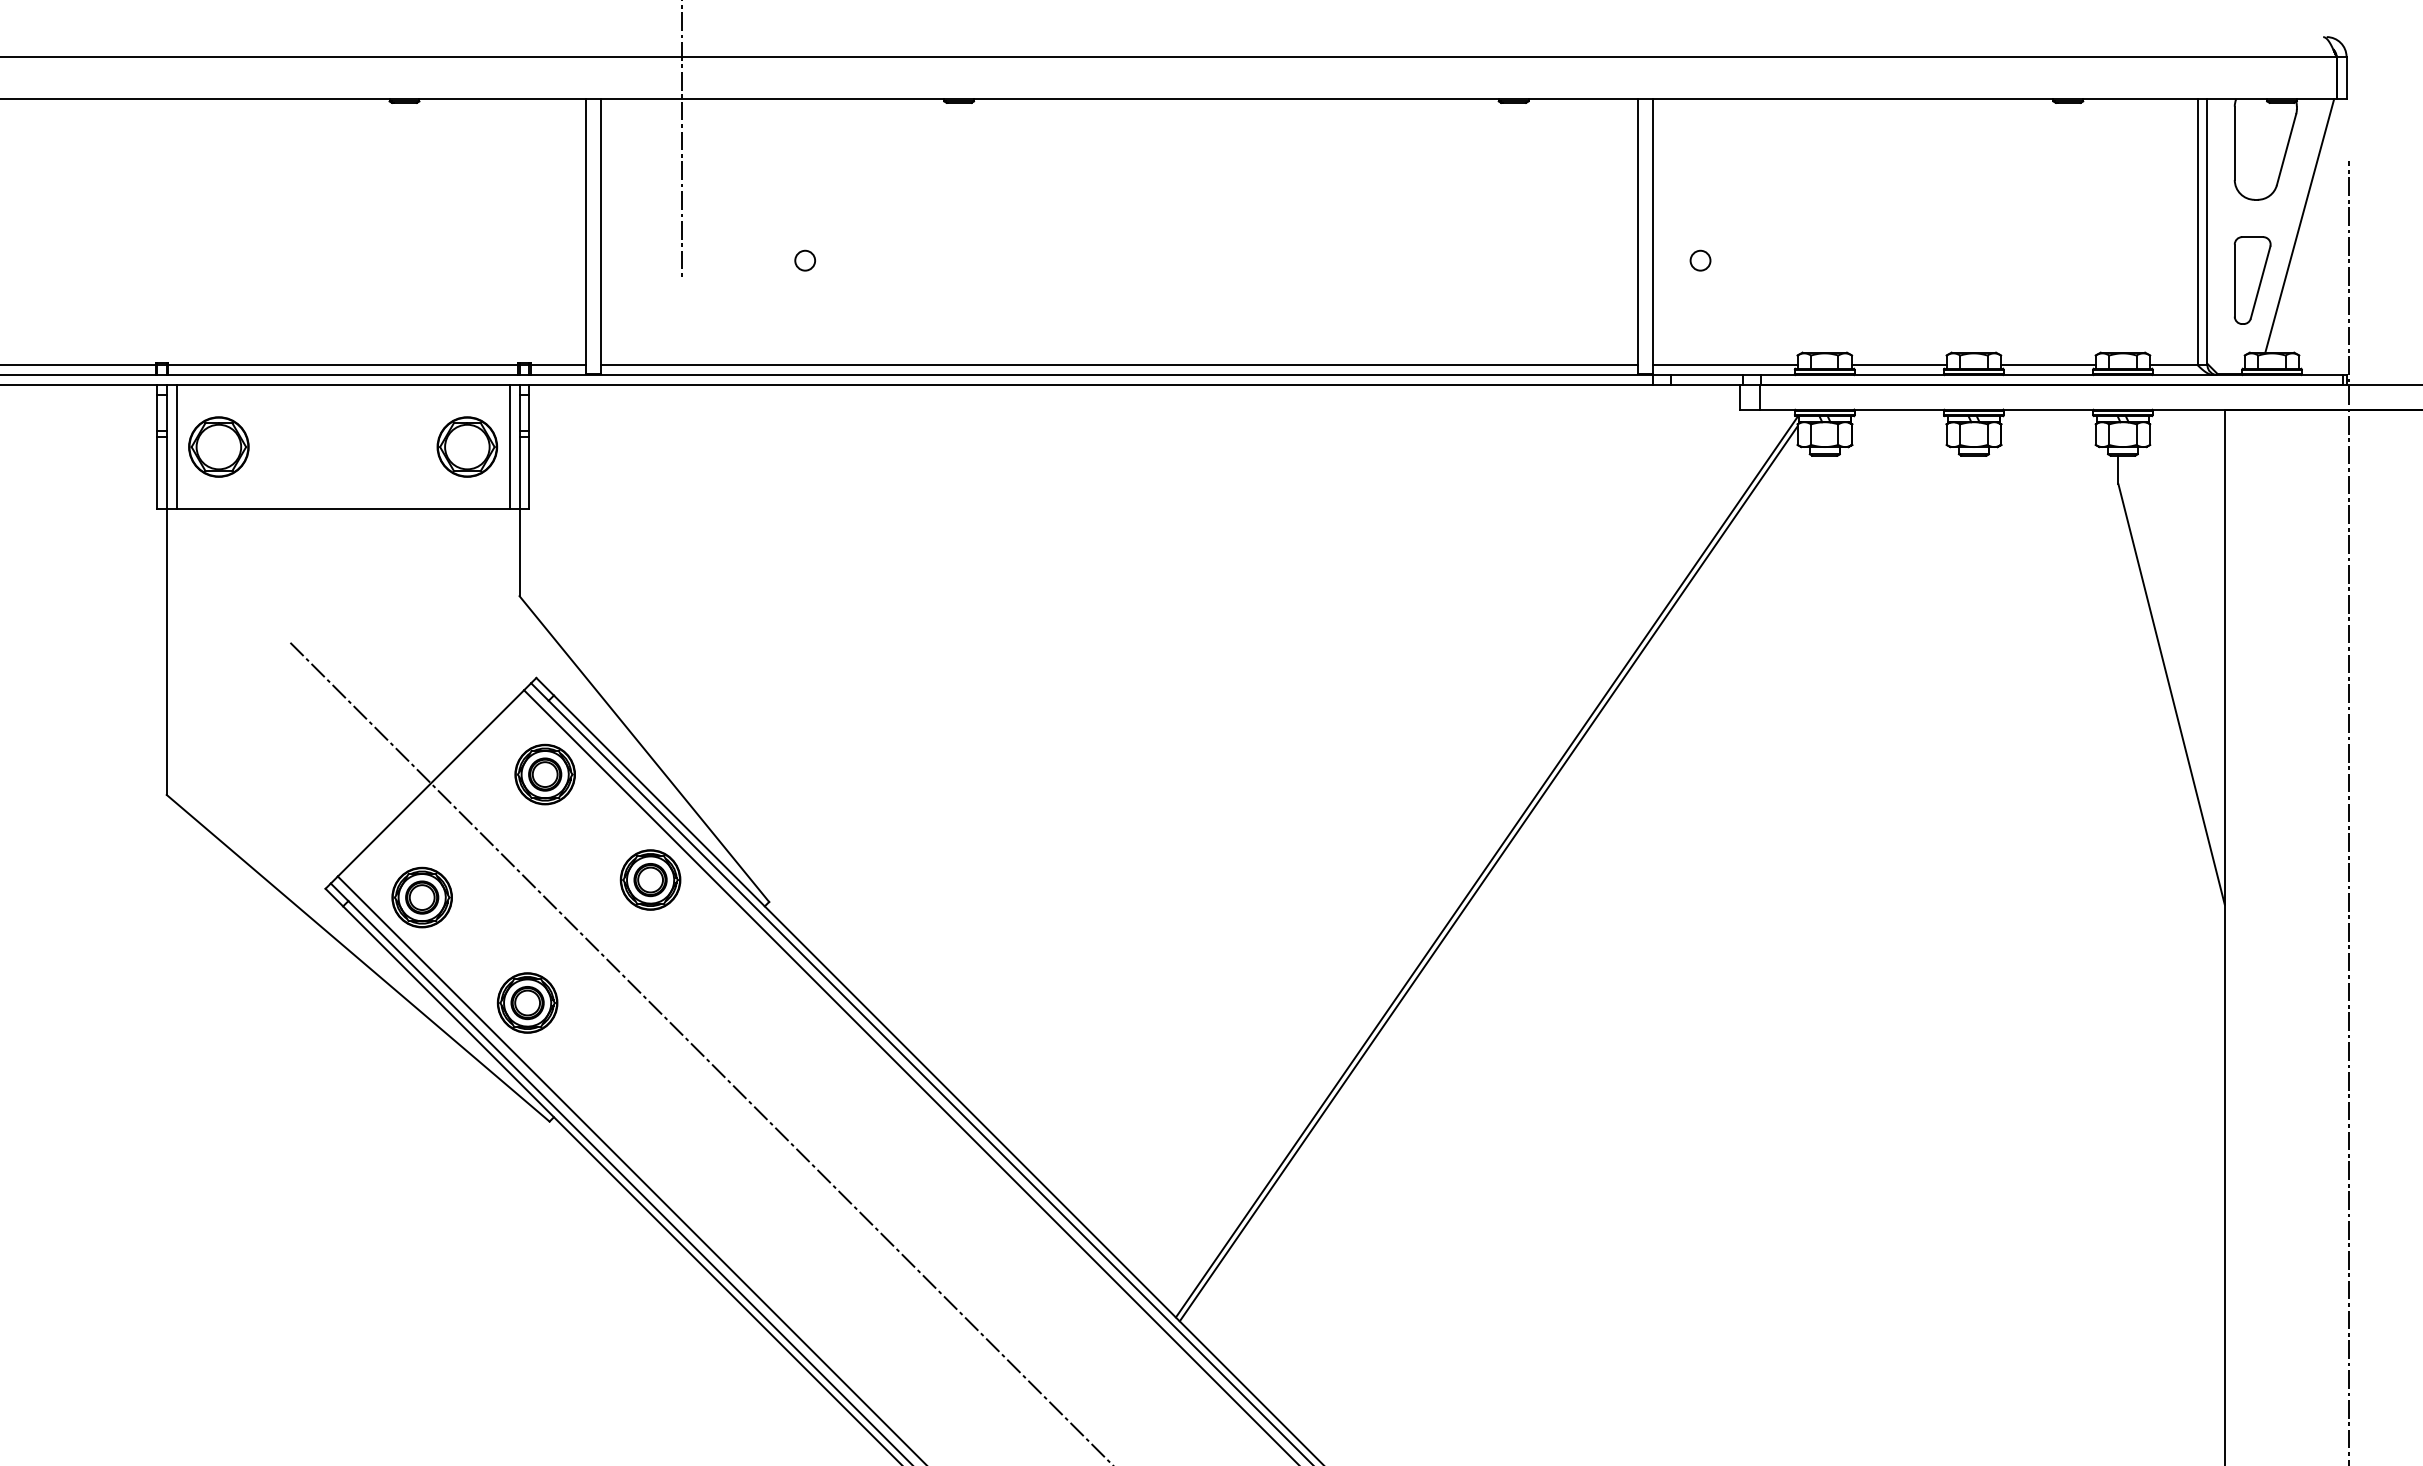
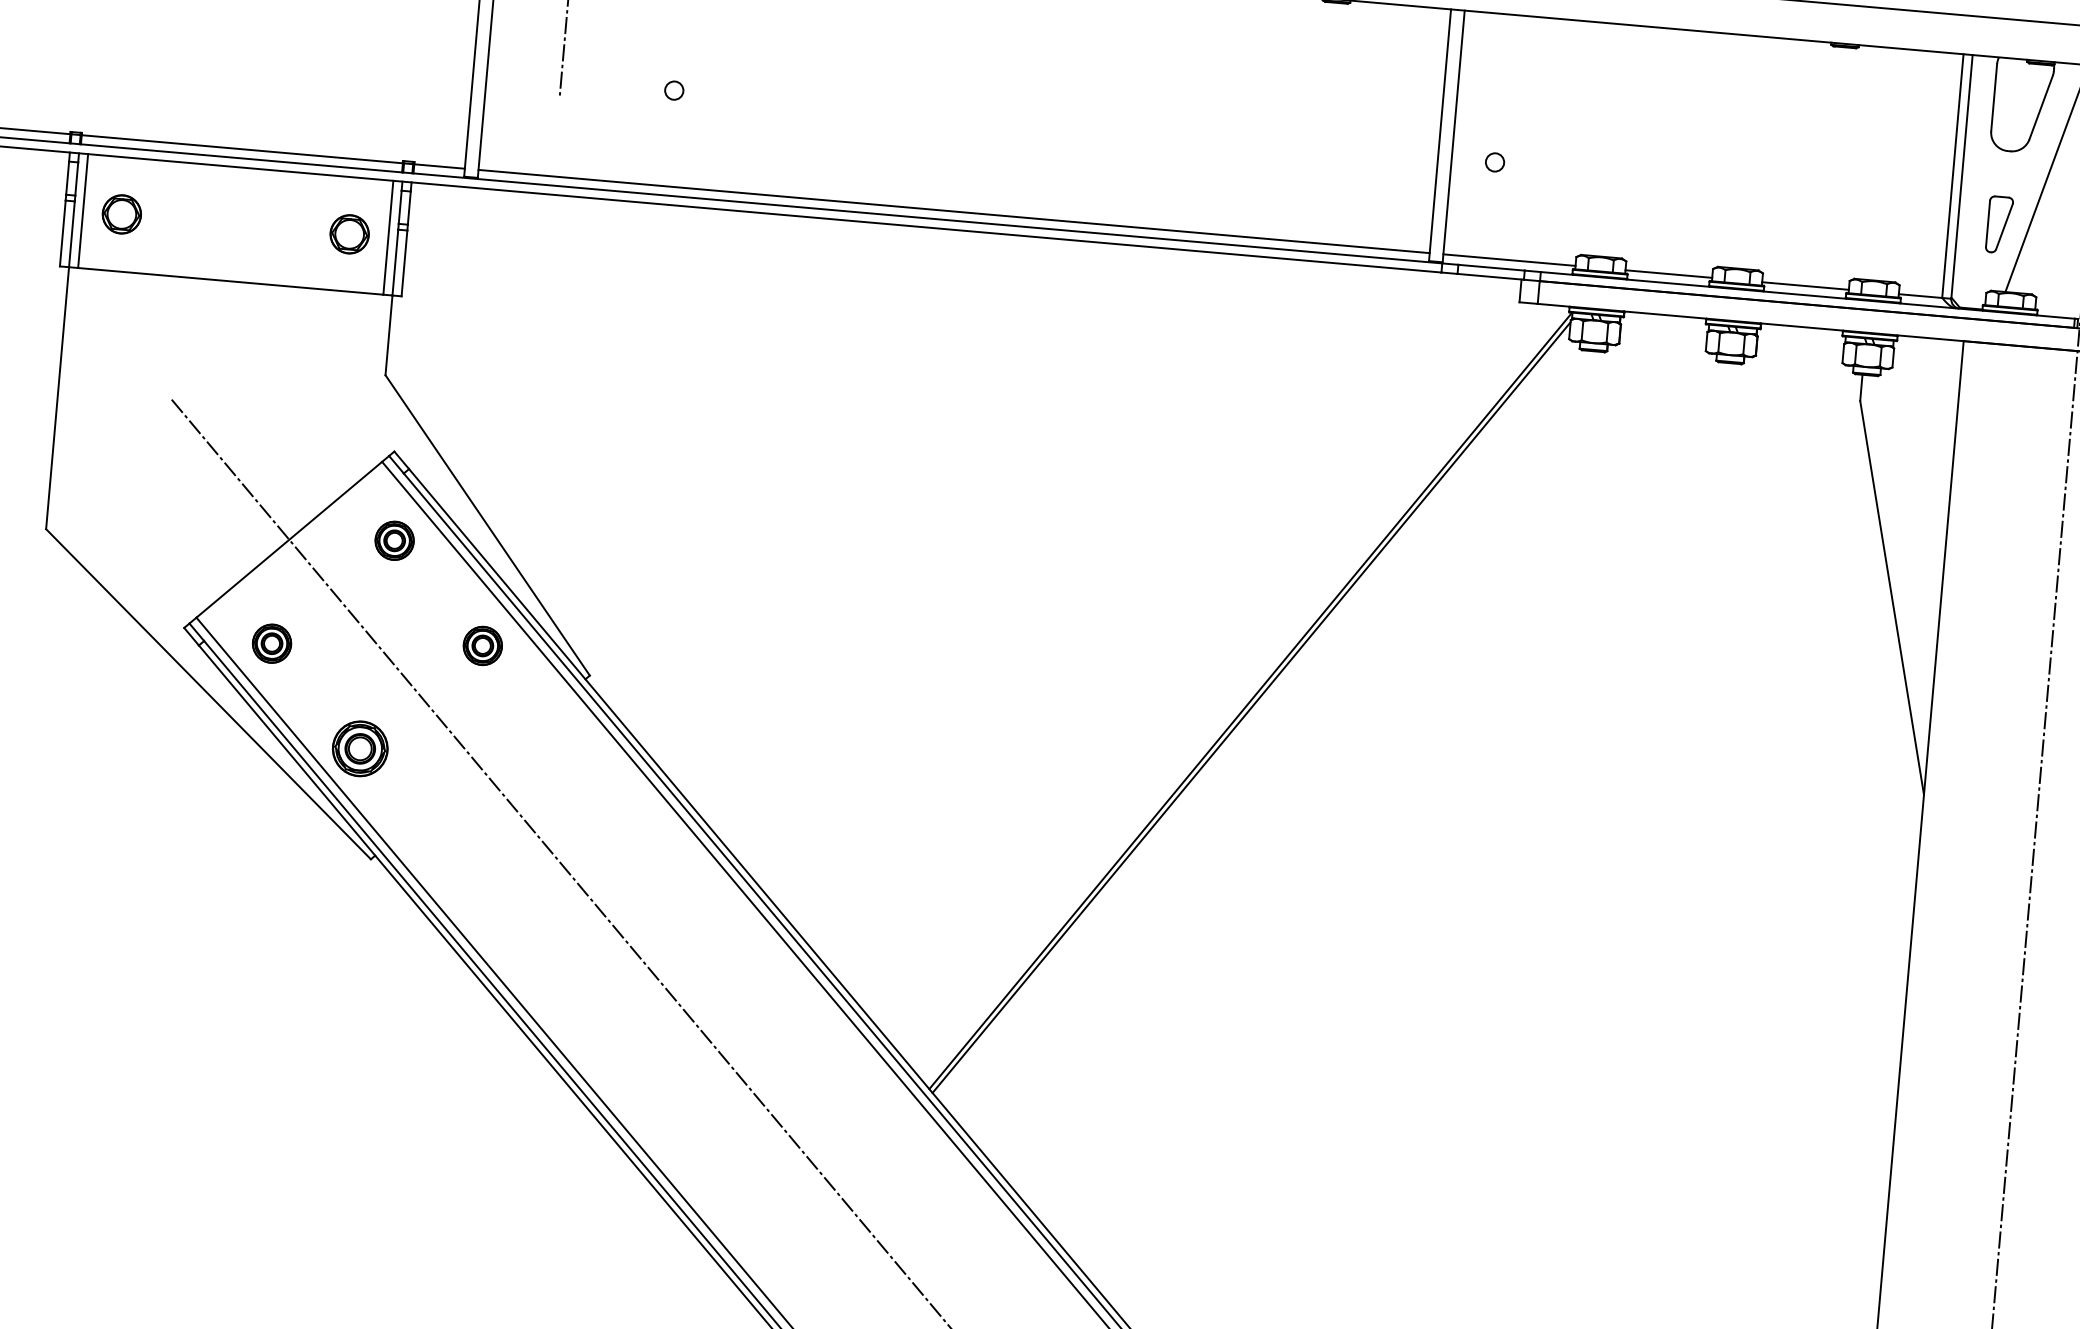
part: (2252, 280) -> (1999, 224), size x0.7
part: (218, 446) -> (121, 213), size x0.7
part: (467, 446) -> (349, 233), size x0.7
part: (544, 774) -> (394, 540), size x0.7
part: (650, 879) -> (482, 645), size x0.7
part: (421, 897) -> (271, 643), size x0.7

